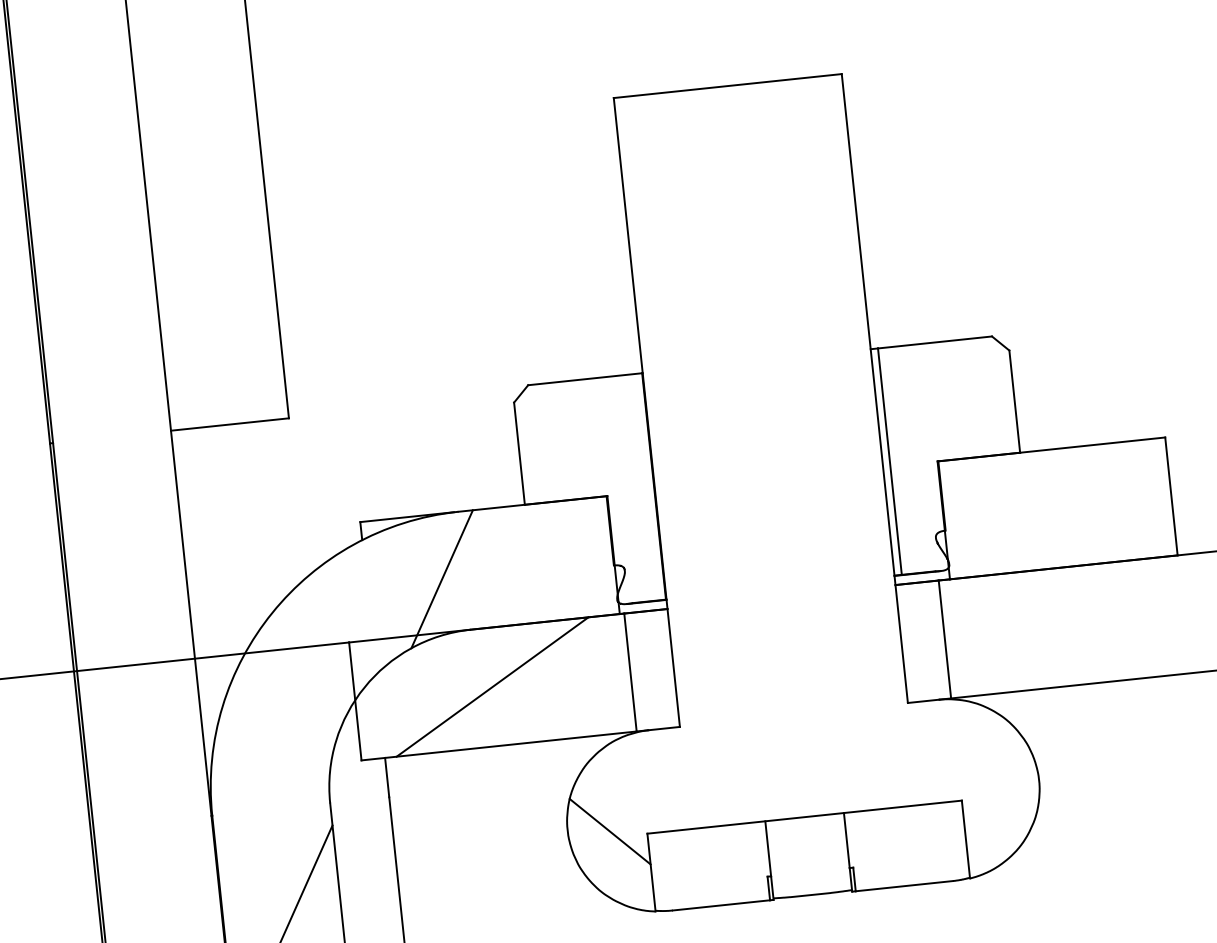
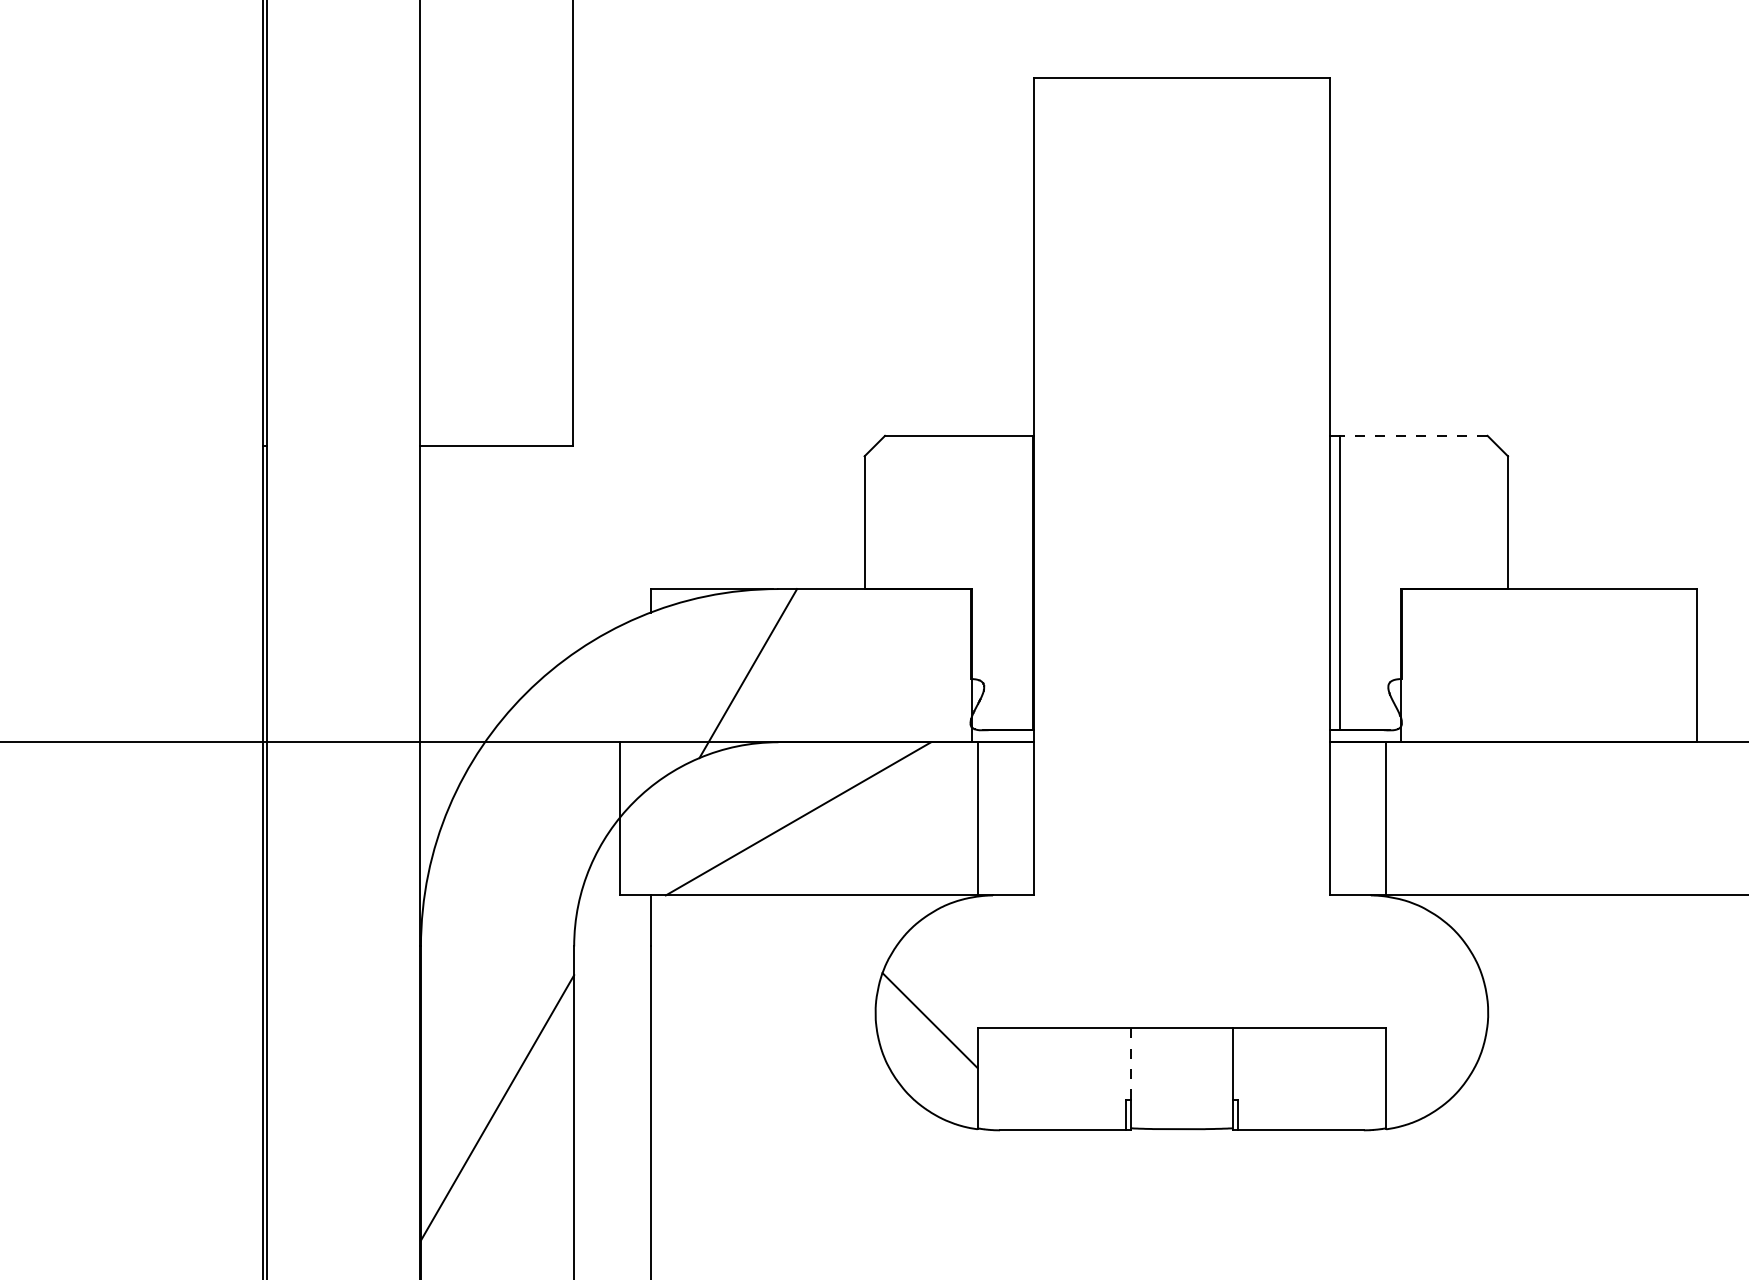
line: (934, 342) -> (1413, 435), solid -> dashed
line: (767, 848) -> (1130, 1063), solid -> dashed

